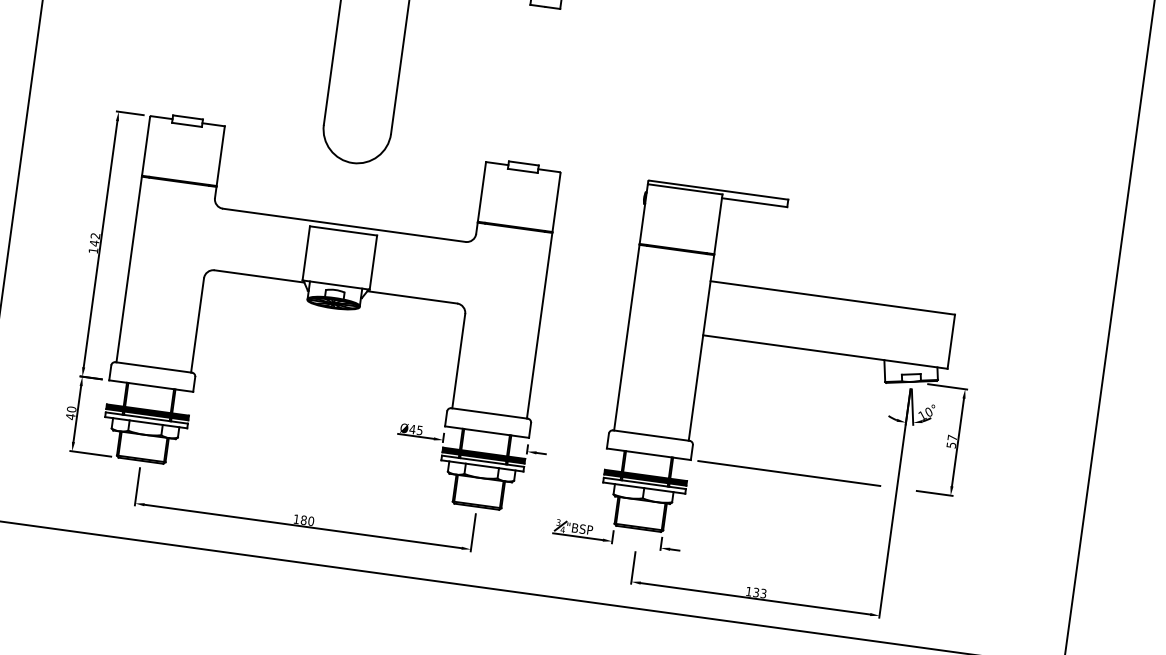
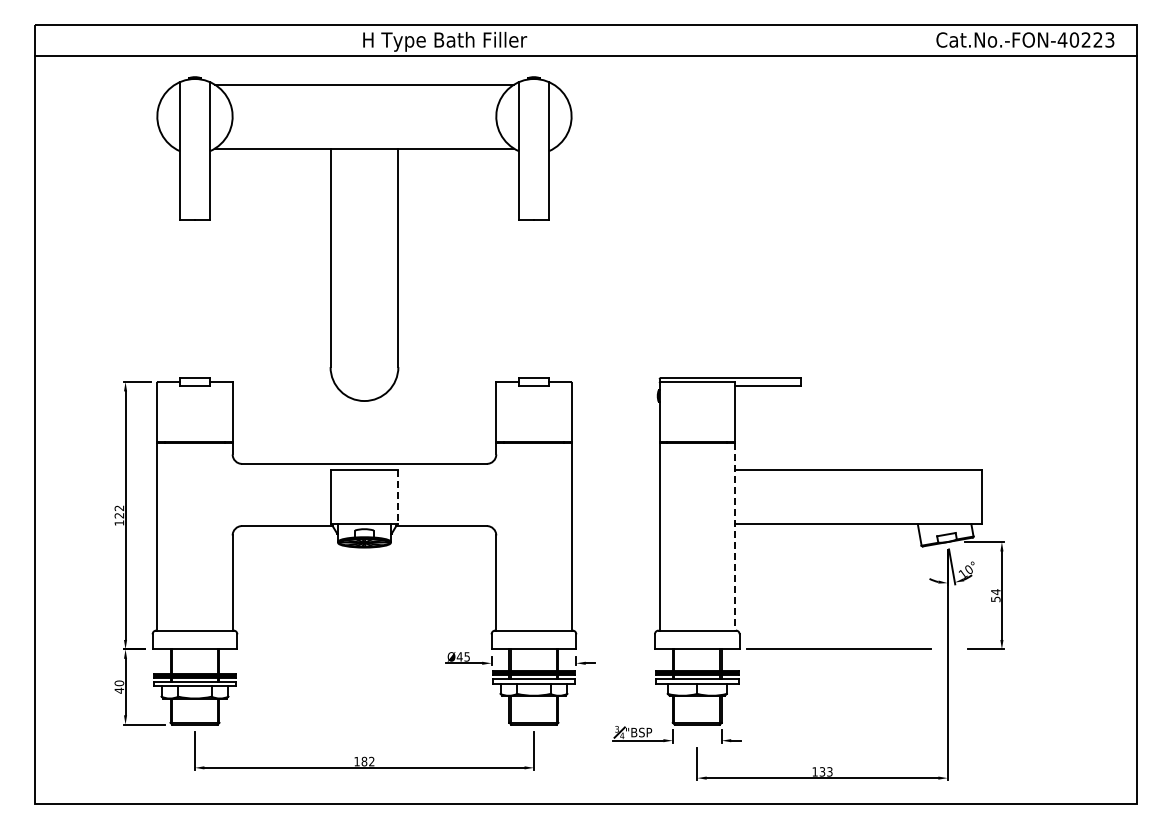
text: (94, 243) -> (119, 515), 142 -> 122
line: (373, 263) -> (398, 497), solid -> dashed
line: (701, 347) -> (734, 536), solid -> dashed
text: (952, 438) -> (995, 592), 57 -> 54
text: (310, 521) -> (371, 761), 180 -> 182

